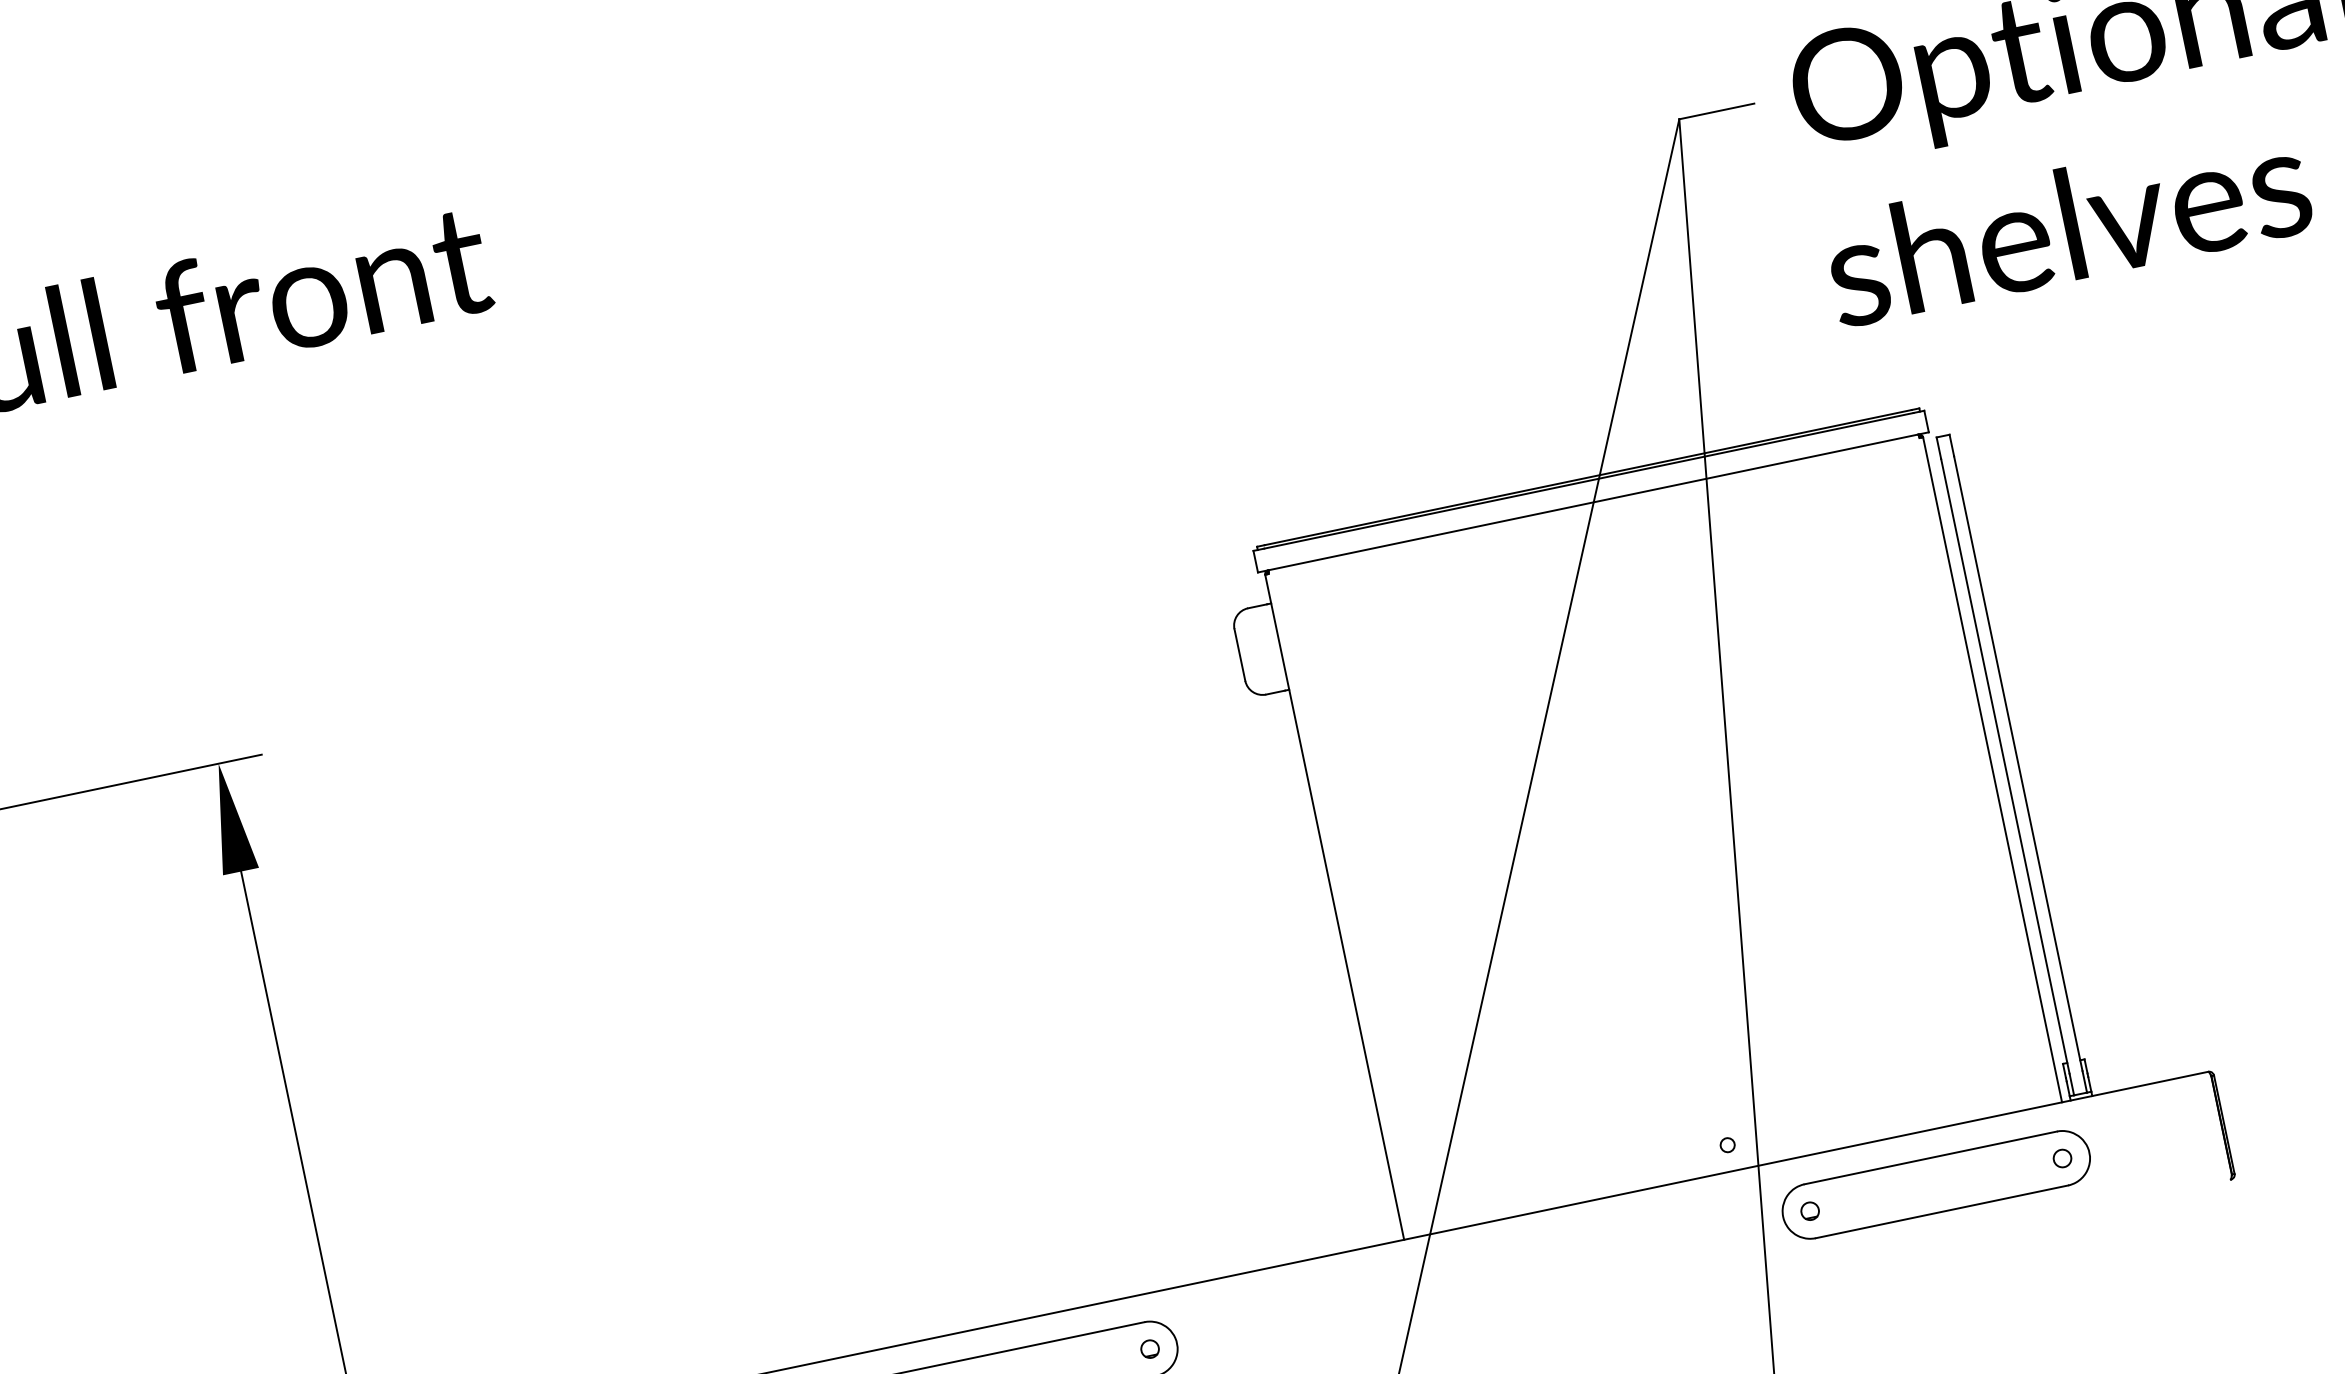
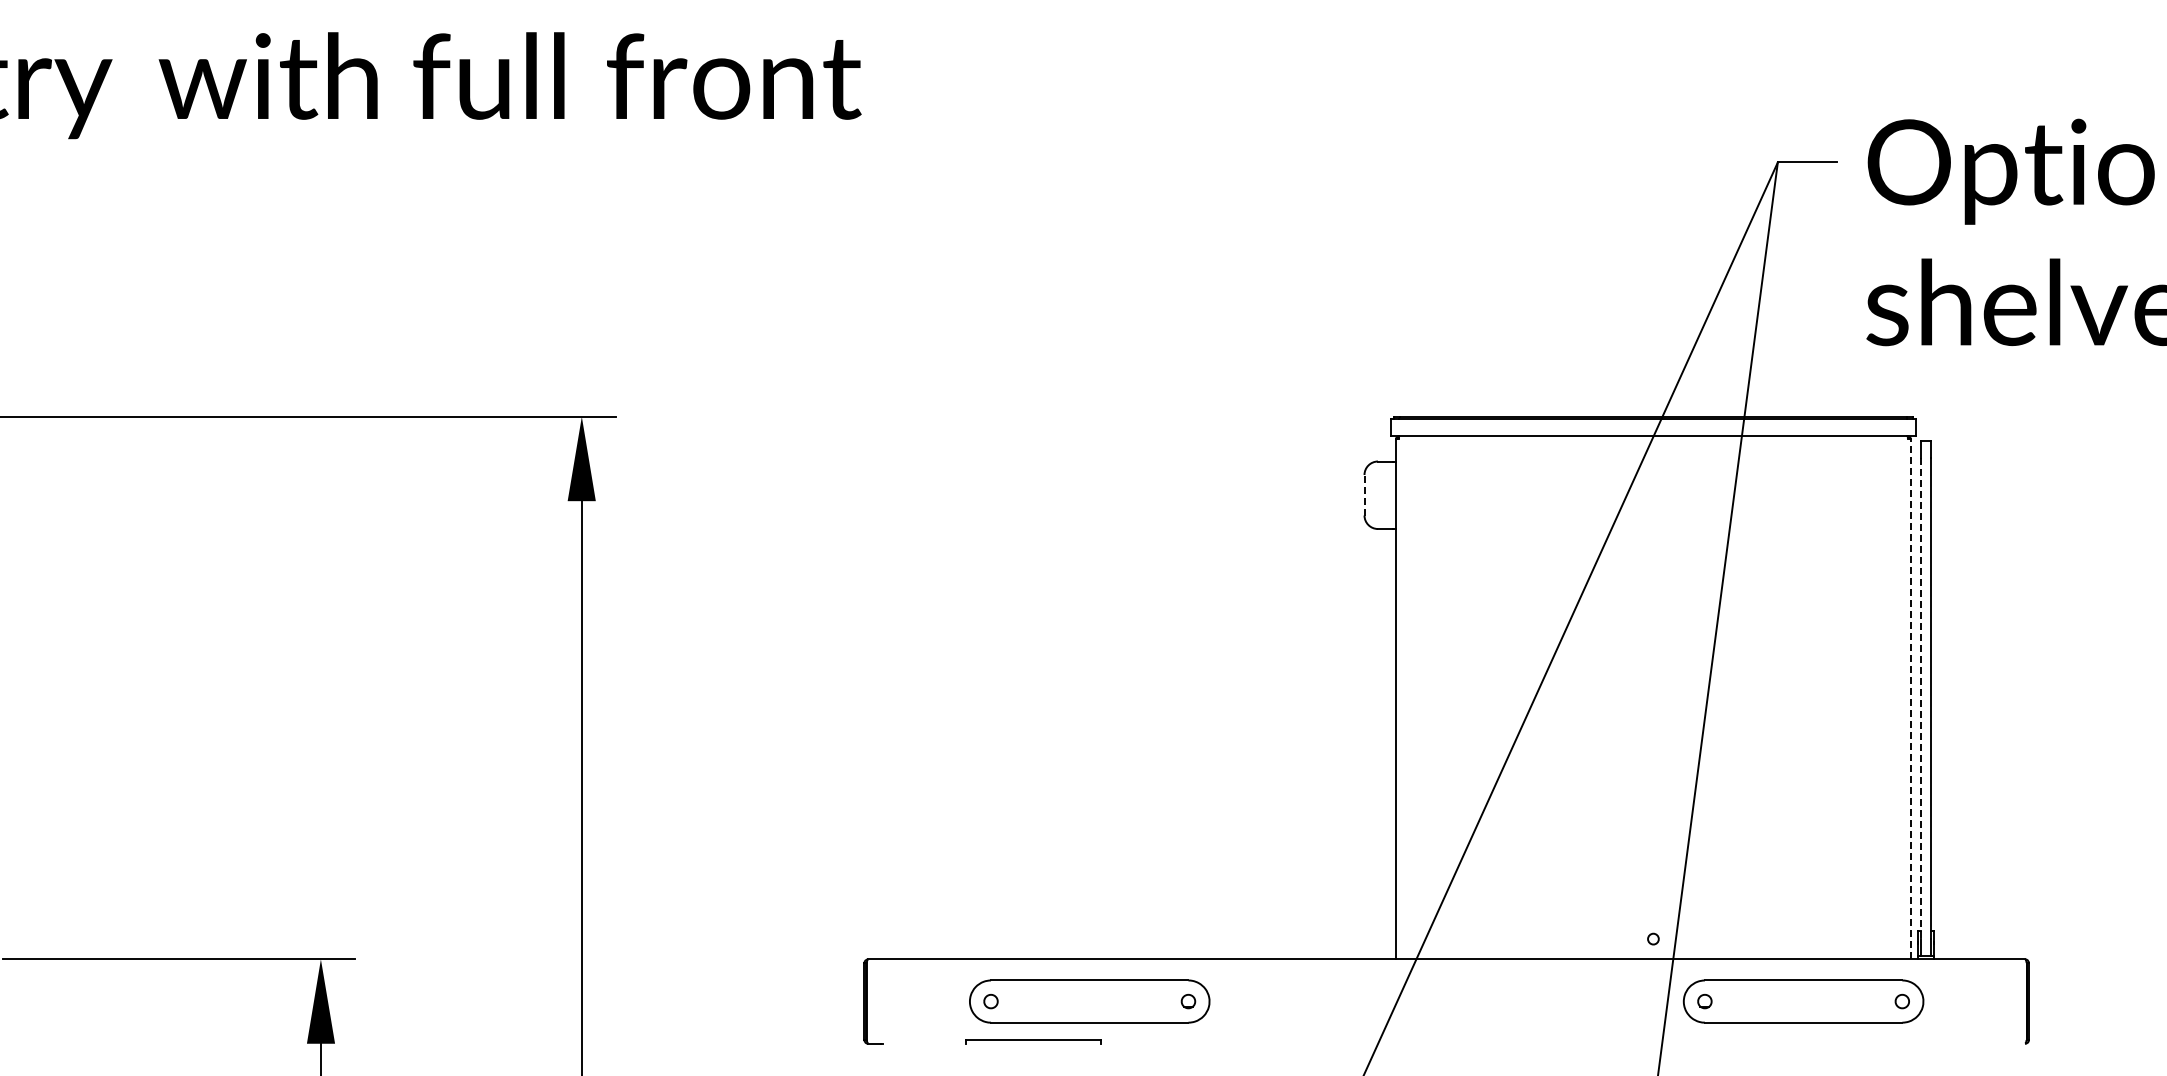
line: (1239, 654) -> (1364, 494), solid -> dashed
line: (2005, 767) -> (1920, 699), solid -> dashed
line: (1992, 769) -> (1910, 698), solid -> dashed

